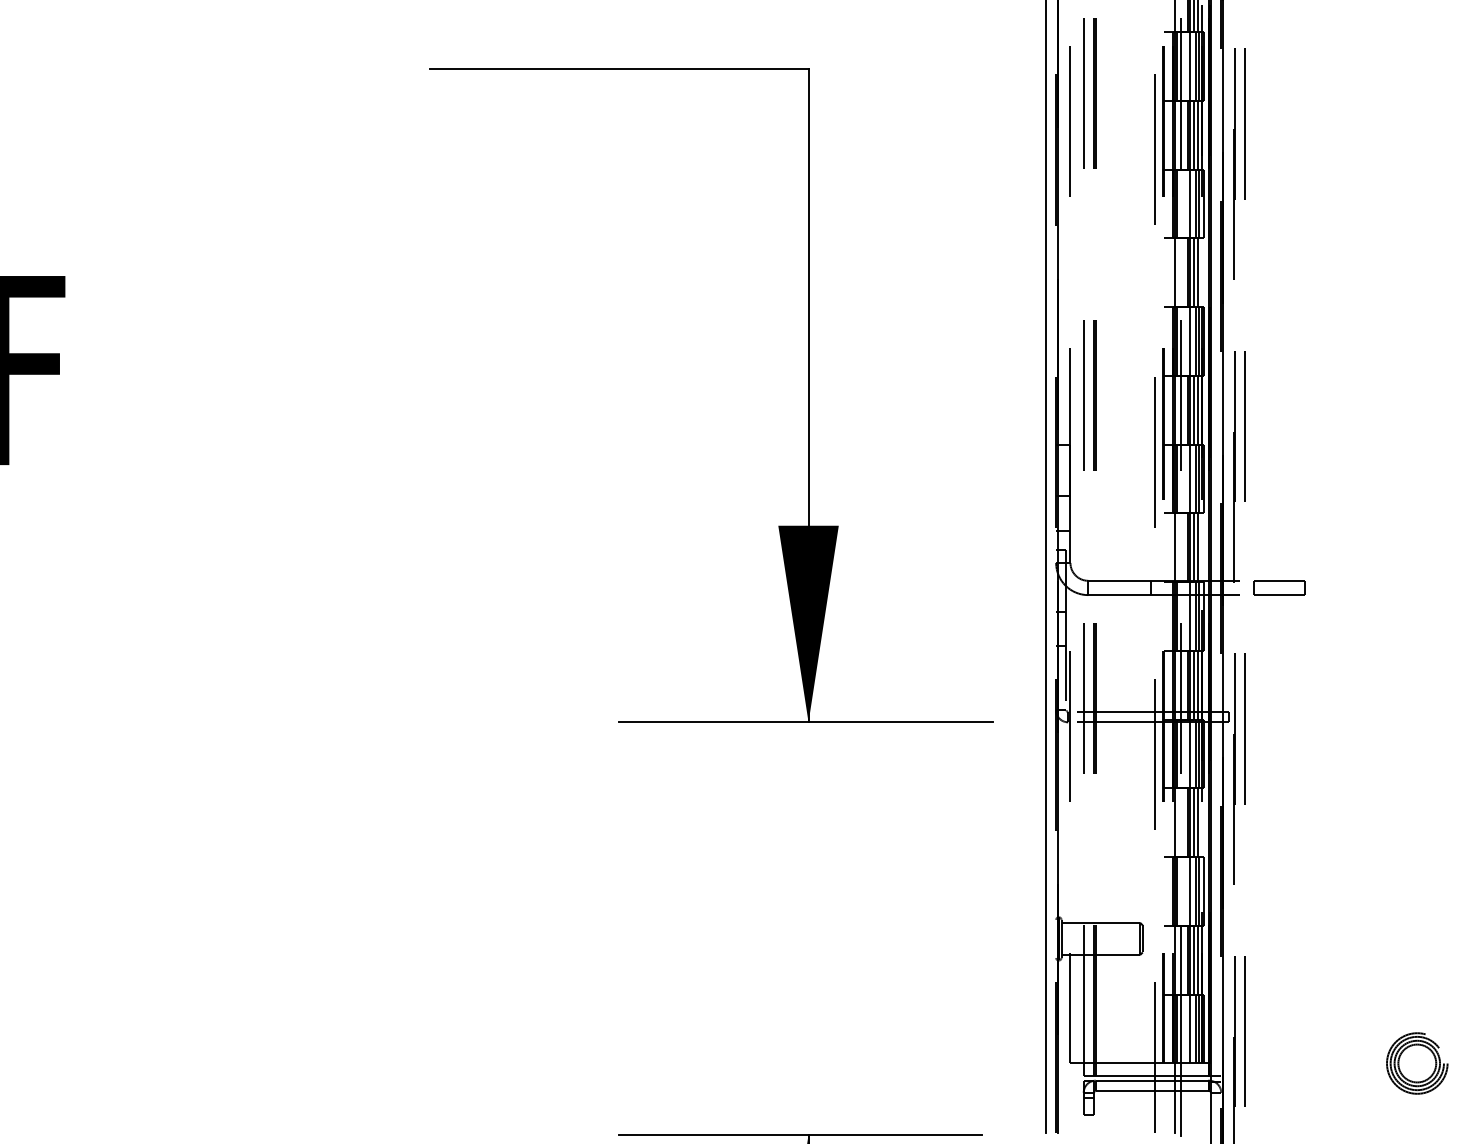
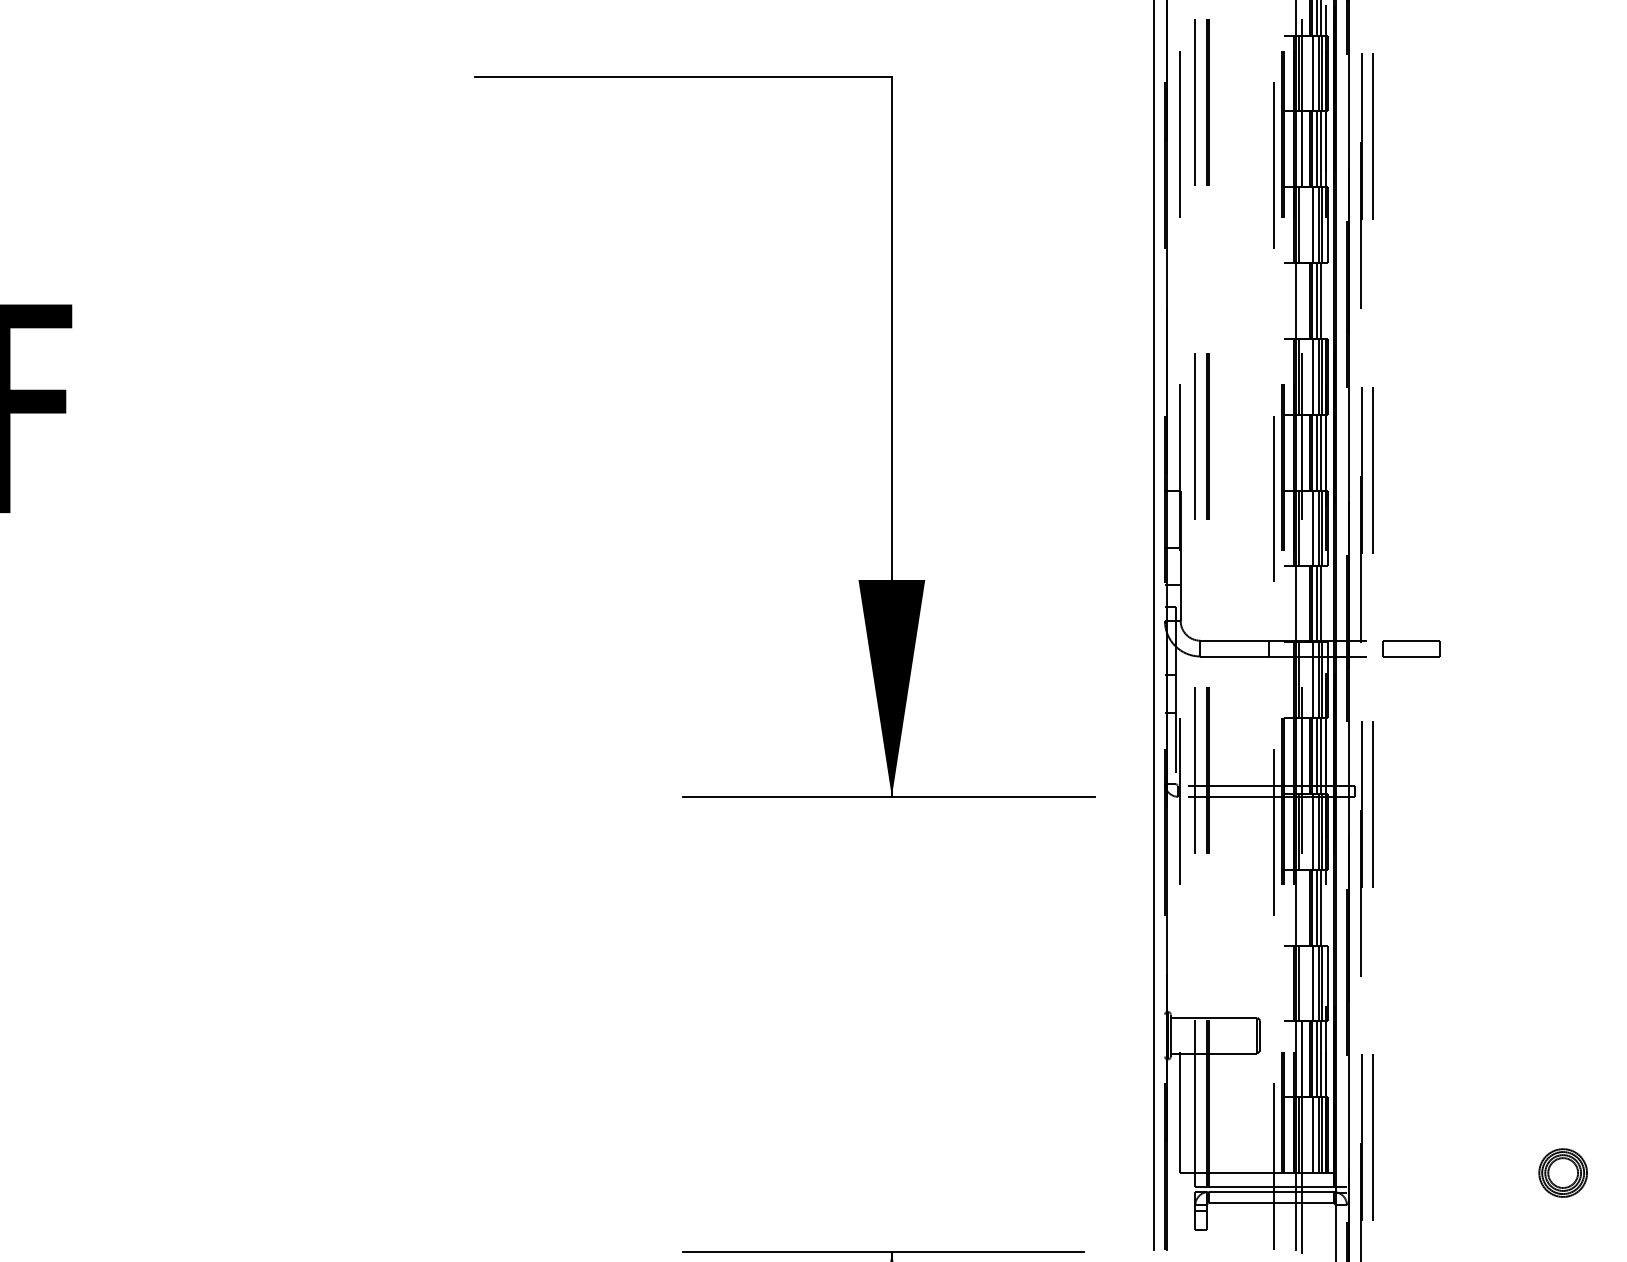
part: (1416, 1062) -> (1562, 1172), size x0.71

